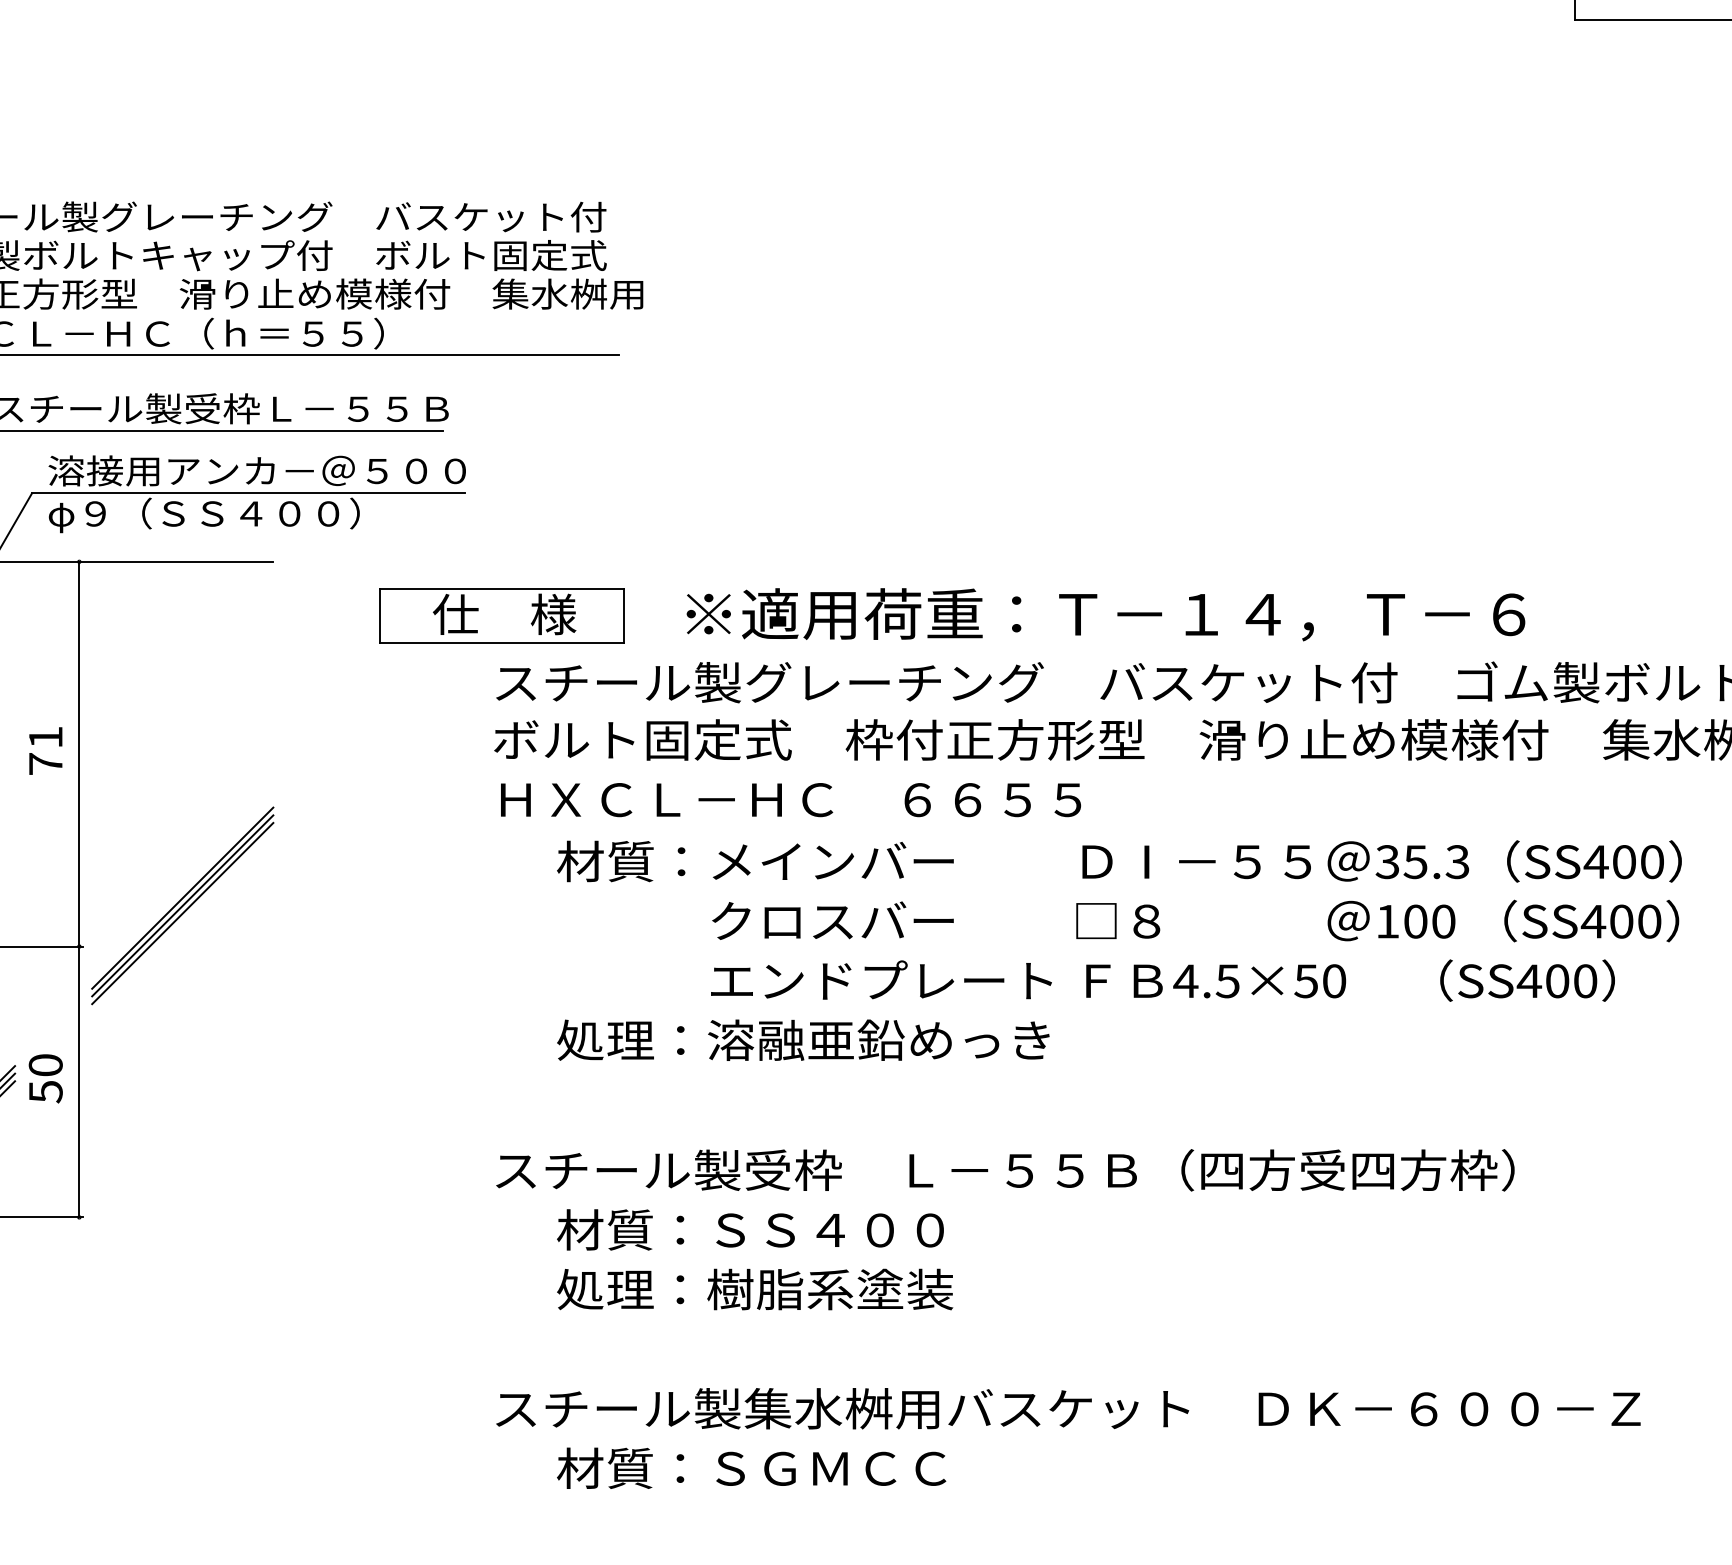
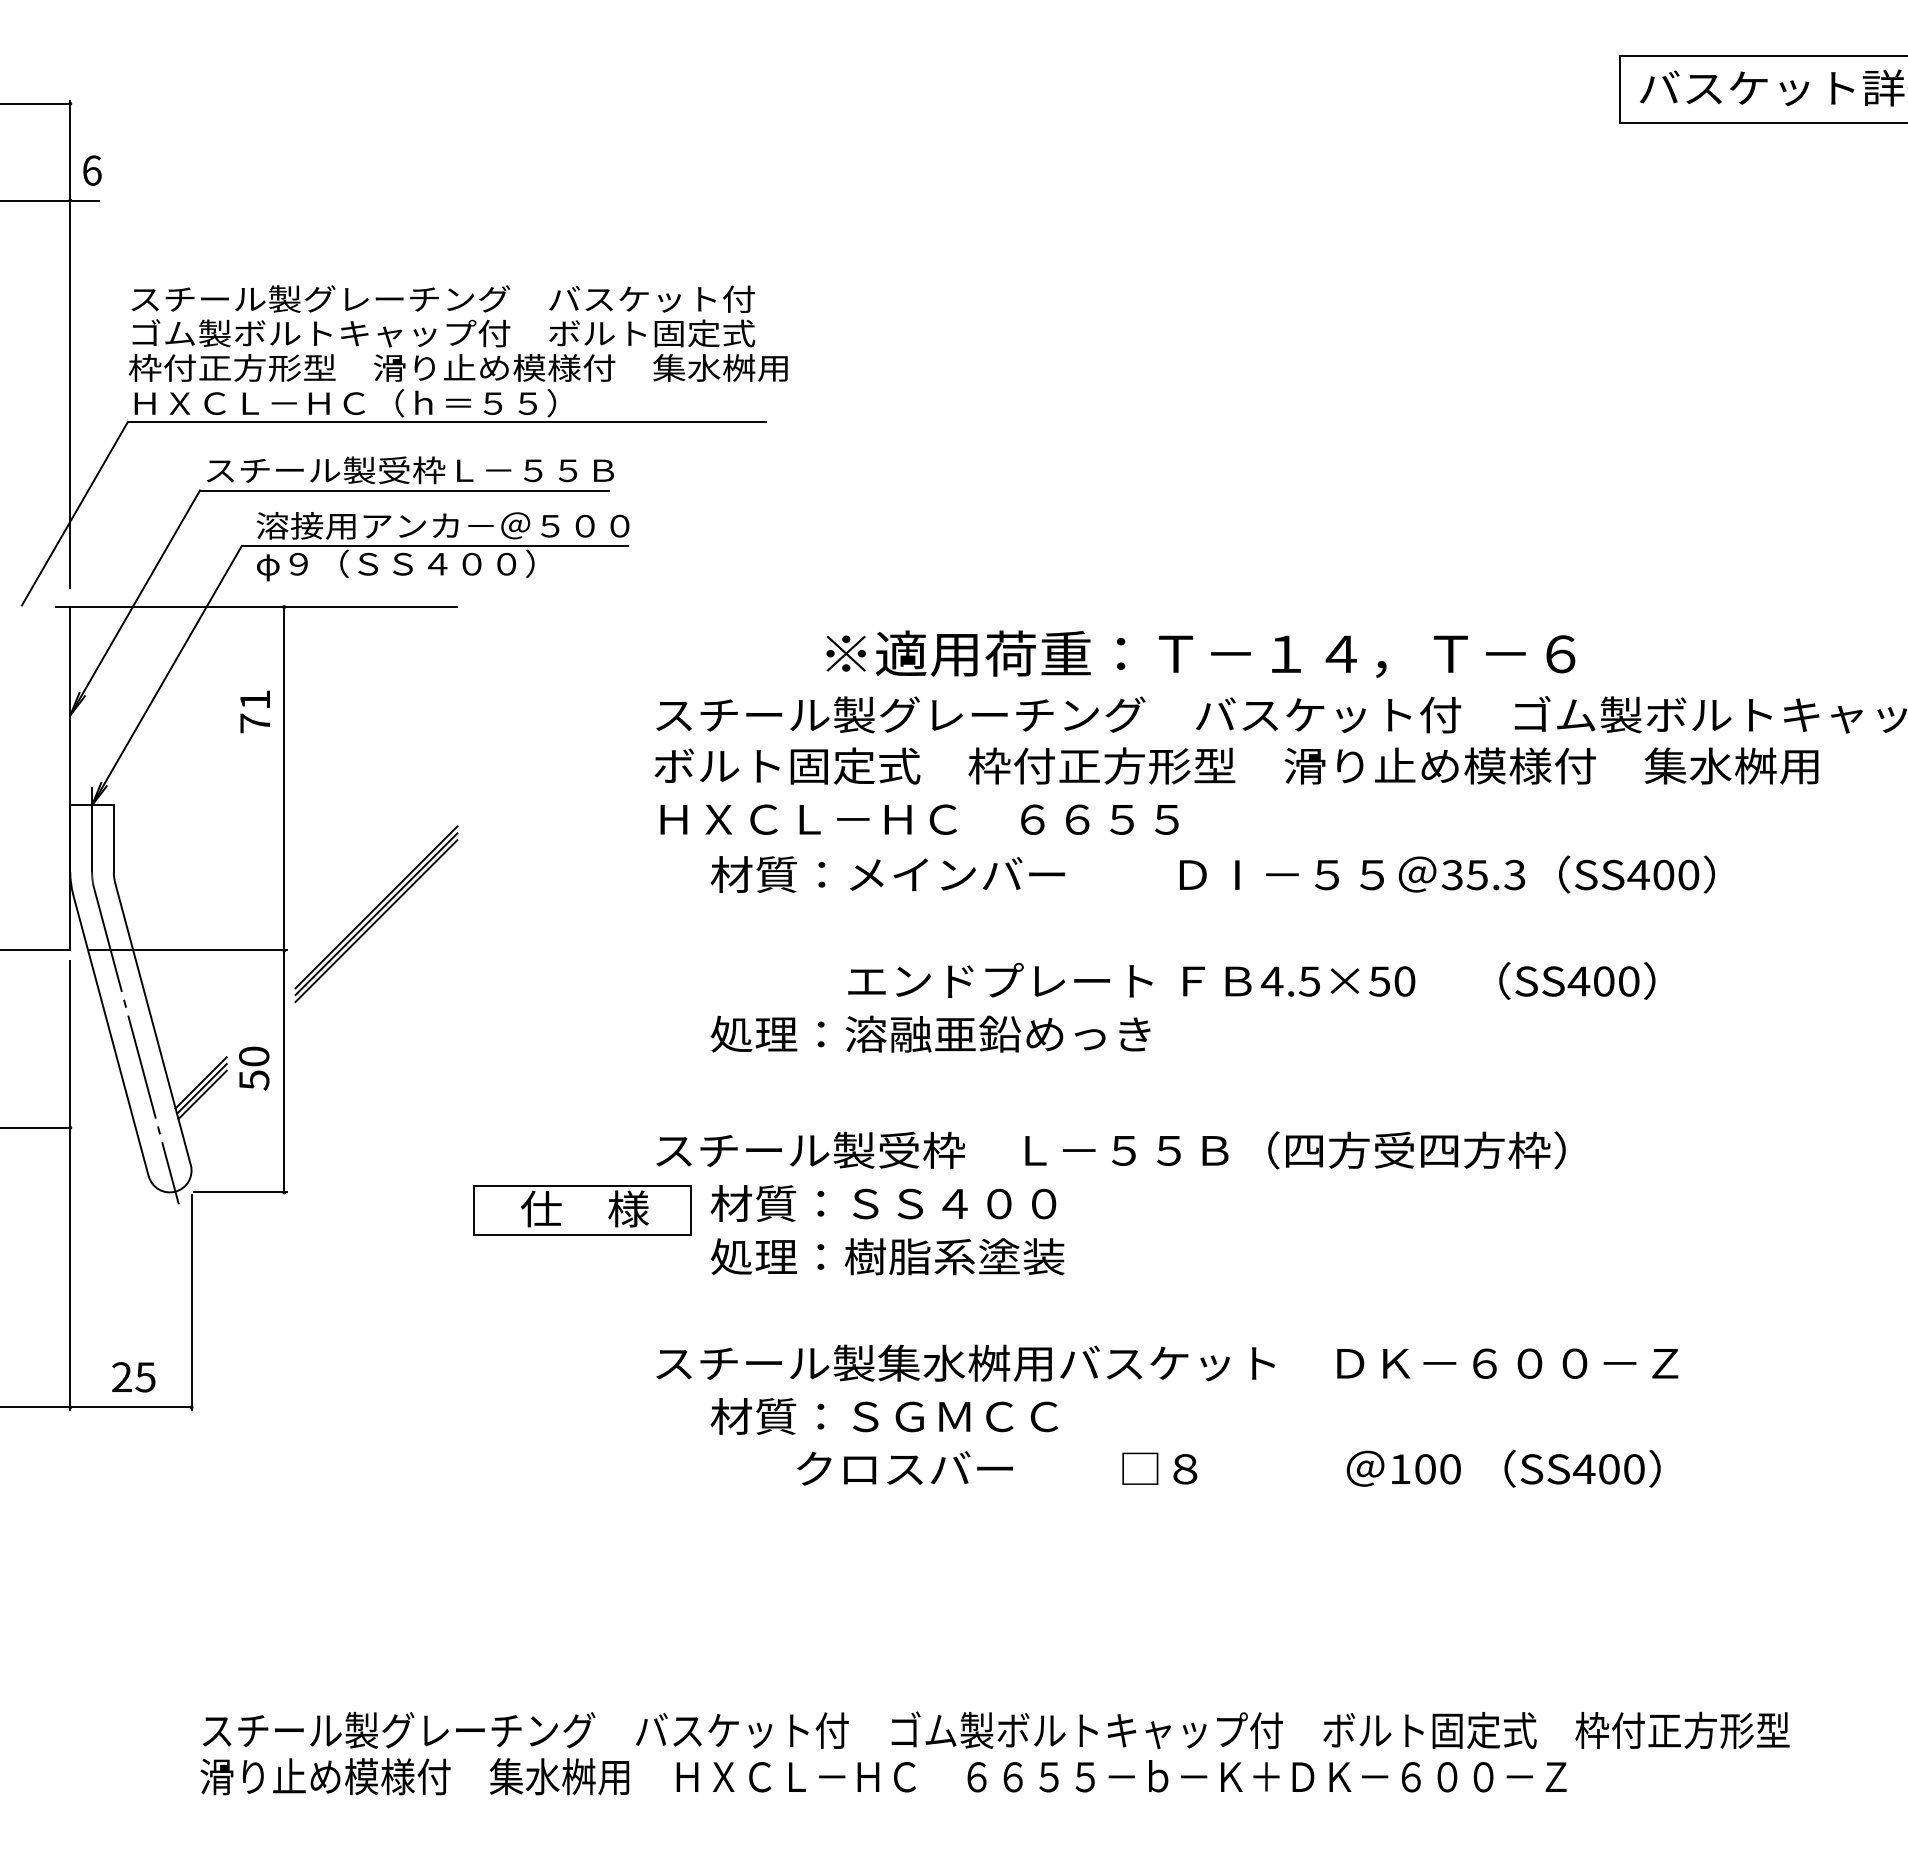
part: (501, 616) -> (582, 1210), moved
text: (45, 750) -> (254, 711), moved
text: (1195, 920) -> (1228, 1468), moved

